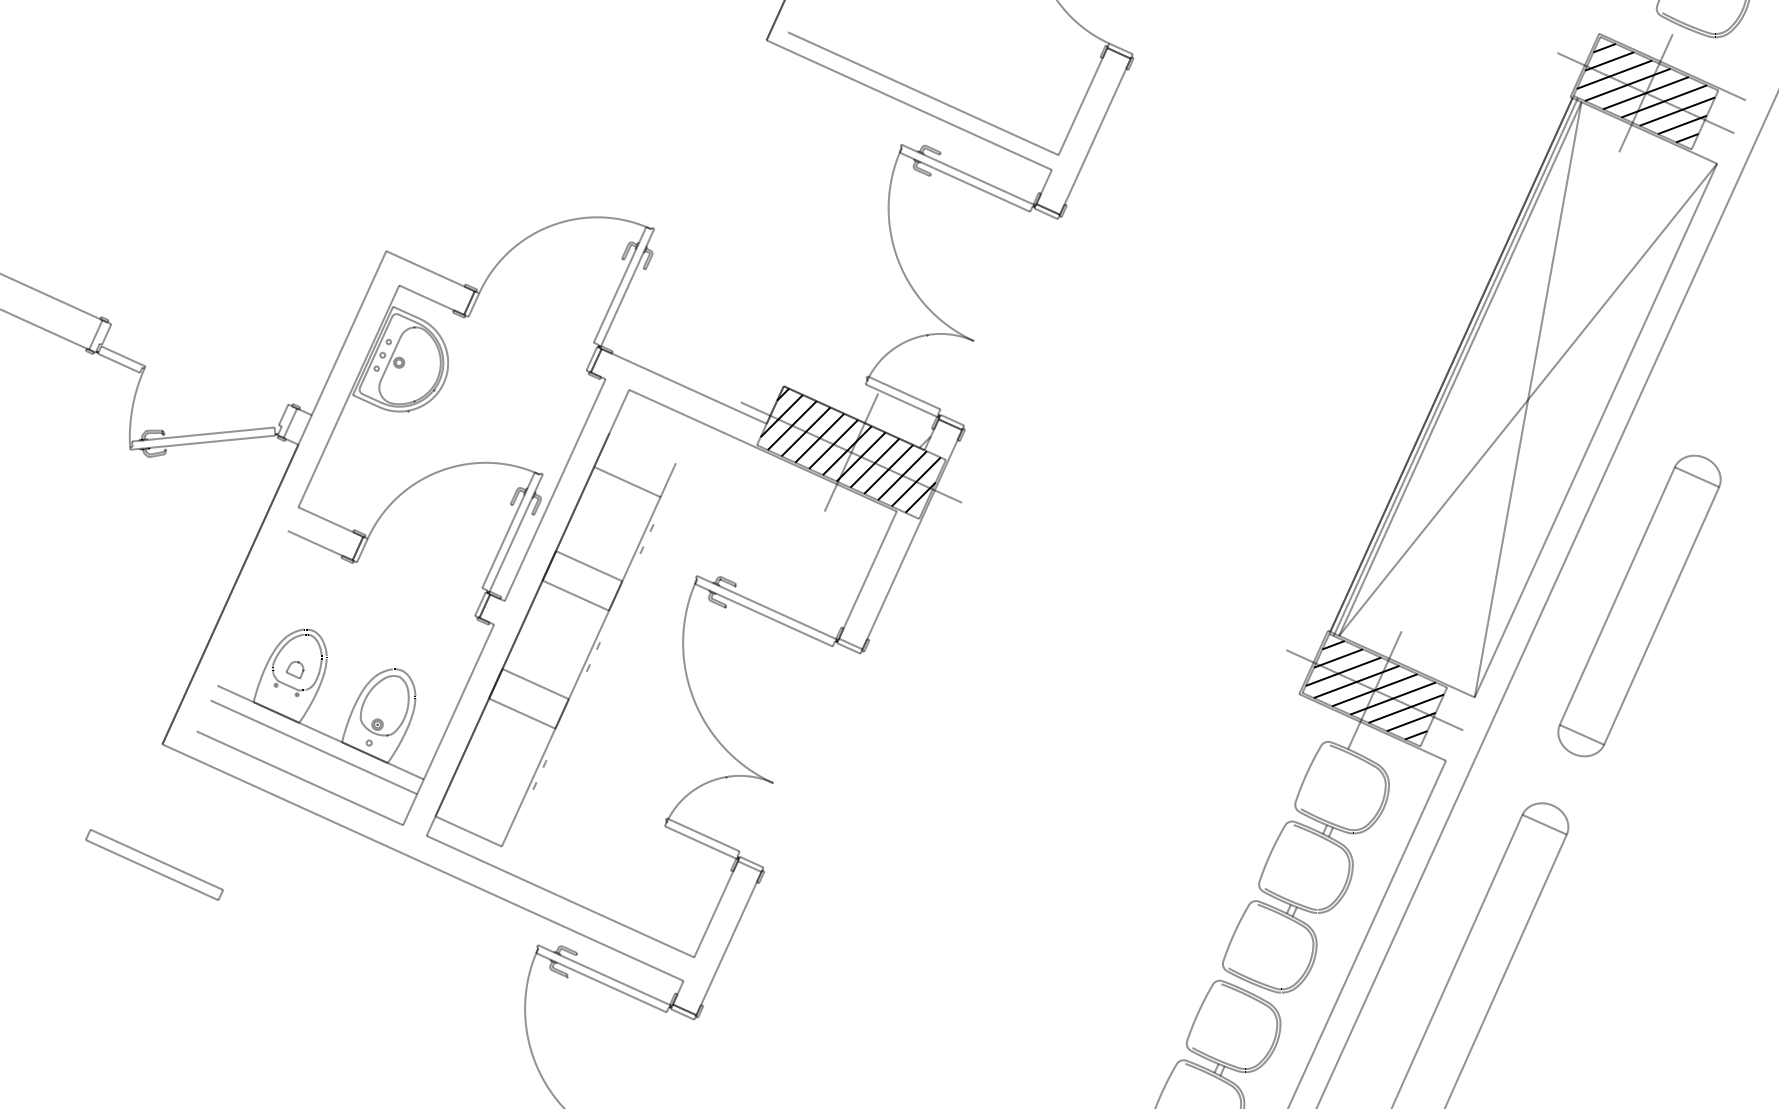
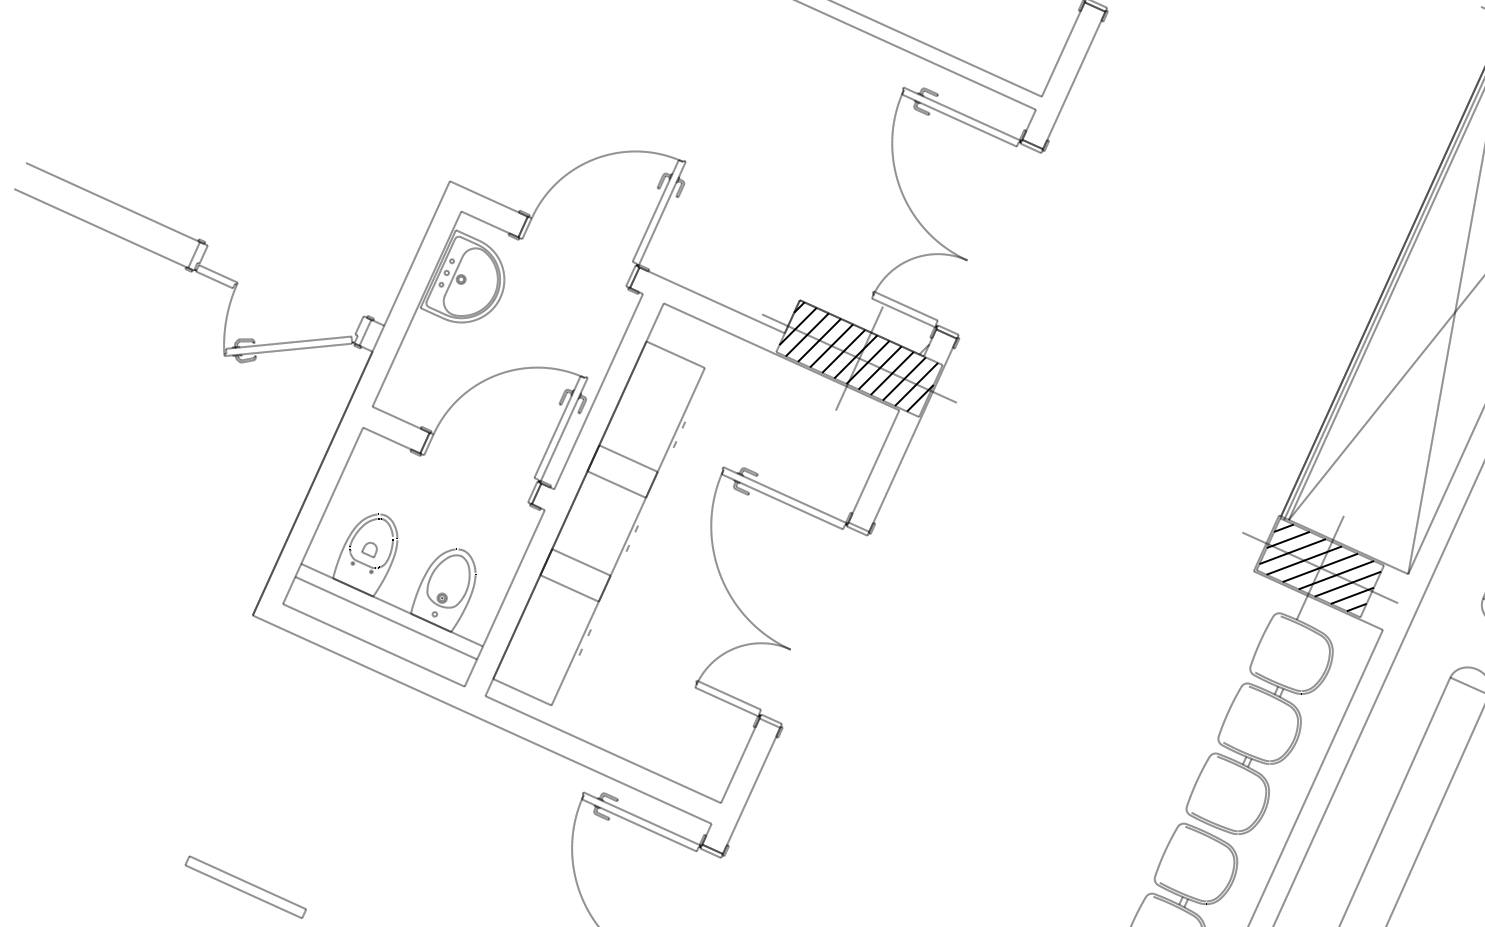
line: (627, 482) -> (675, 355), moved
line: (241, 630) -> (322, 515), added
part: (154, 864) -> (245, 886), moved

